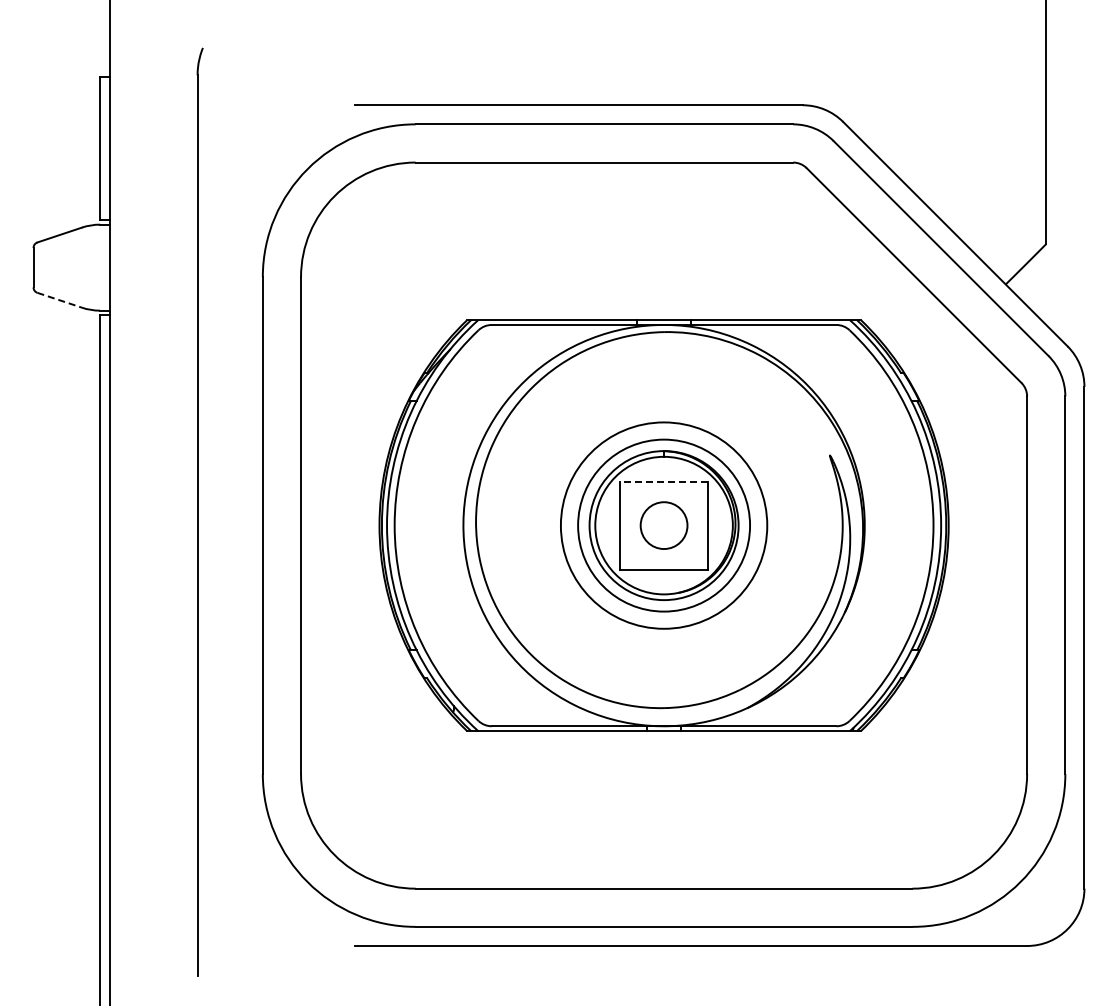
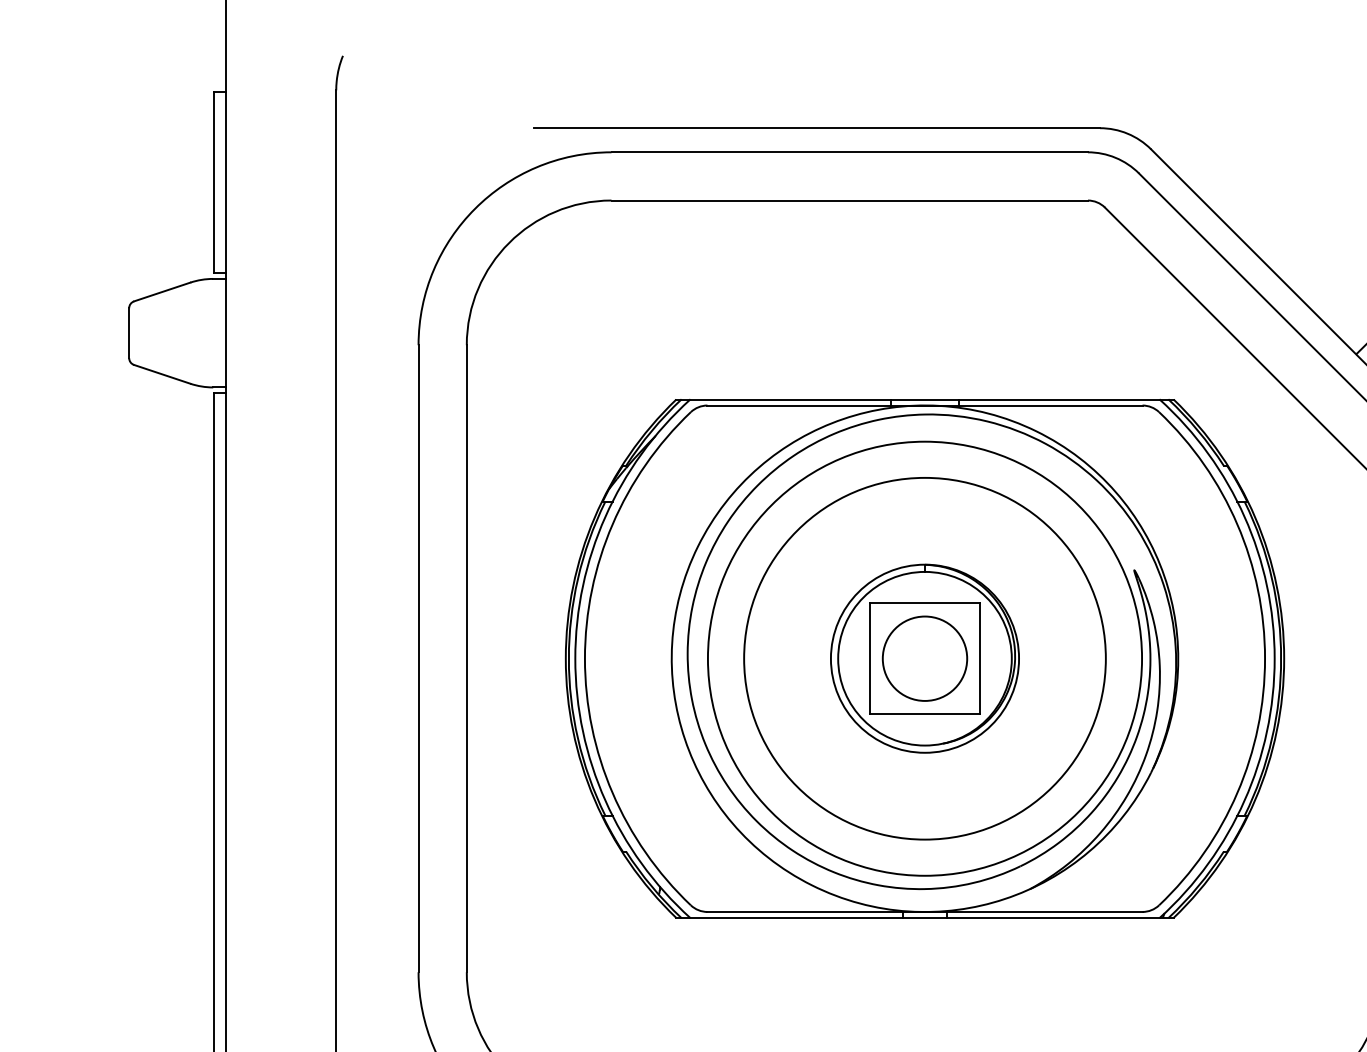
line: (60, 300) -> (163, 374), dashed -> solid
line: (664, 481) -> (925, 603), dashed -> solid
circle: (663, 525) -> (924, 658), size x1.43
circle: (663, 525) -> (924, 658), size x1.67
circle: (664, 525) -> (925, 658), size x1.67

